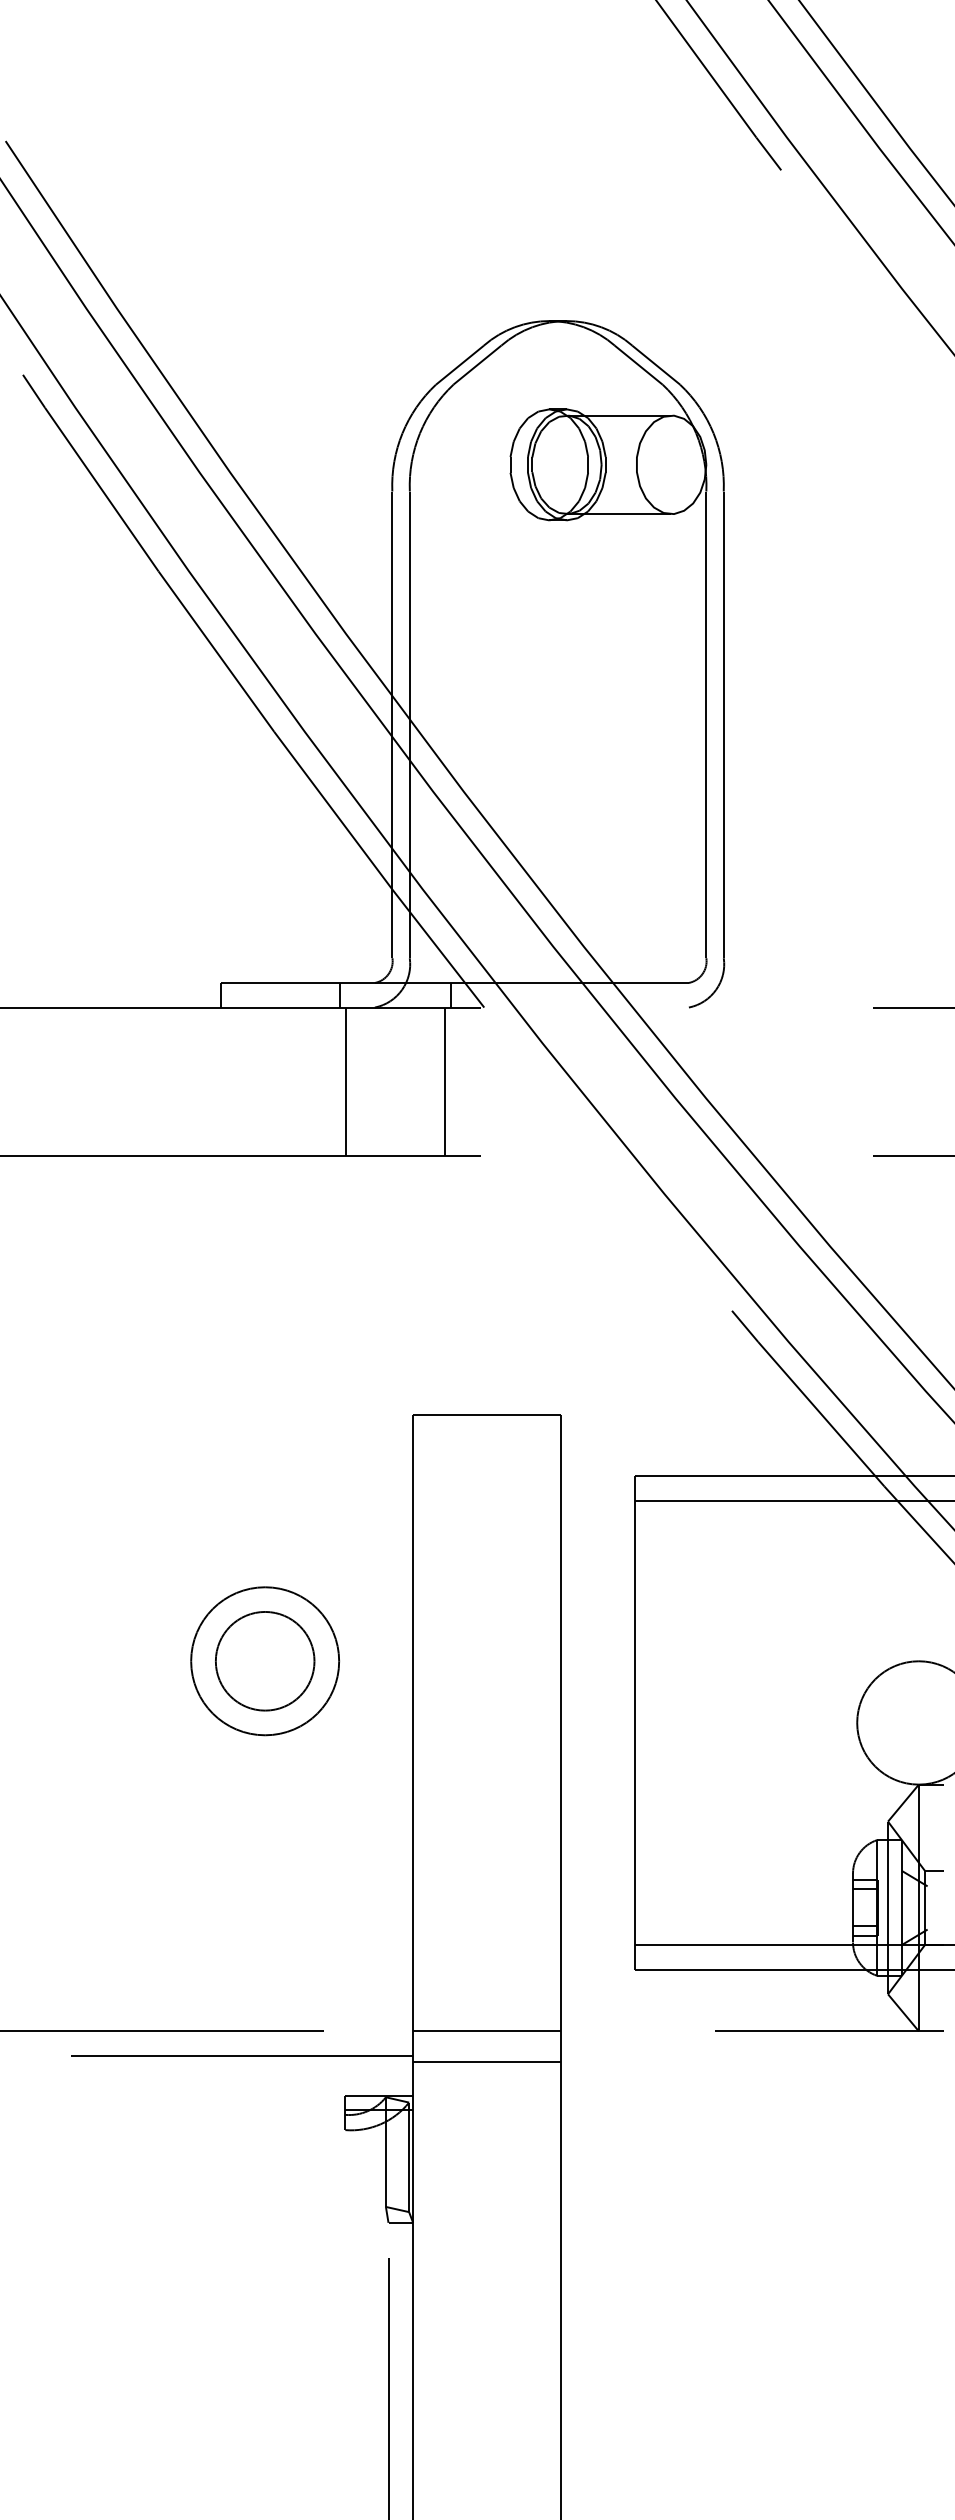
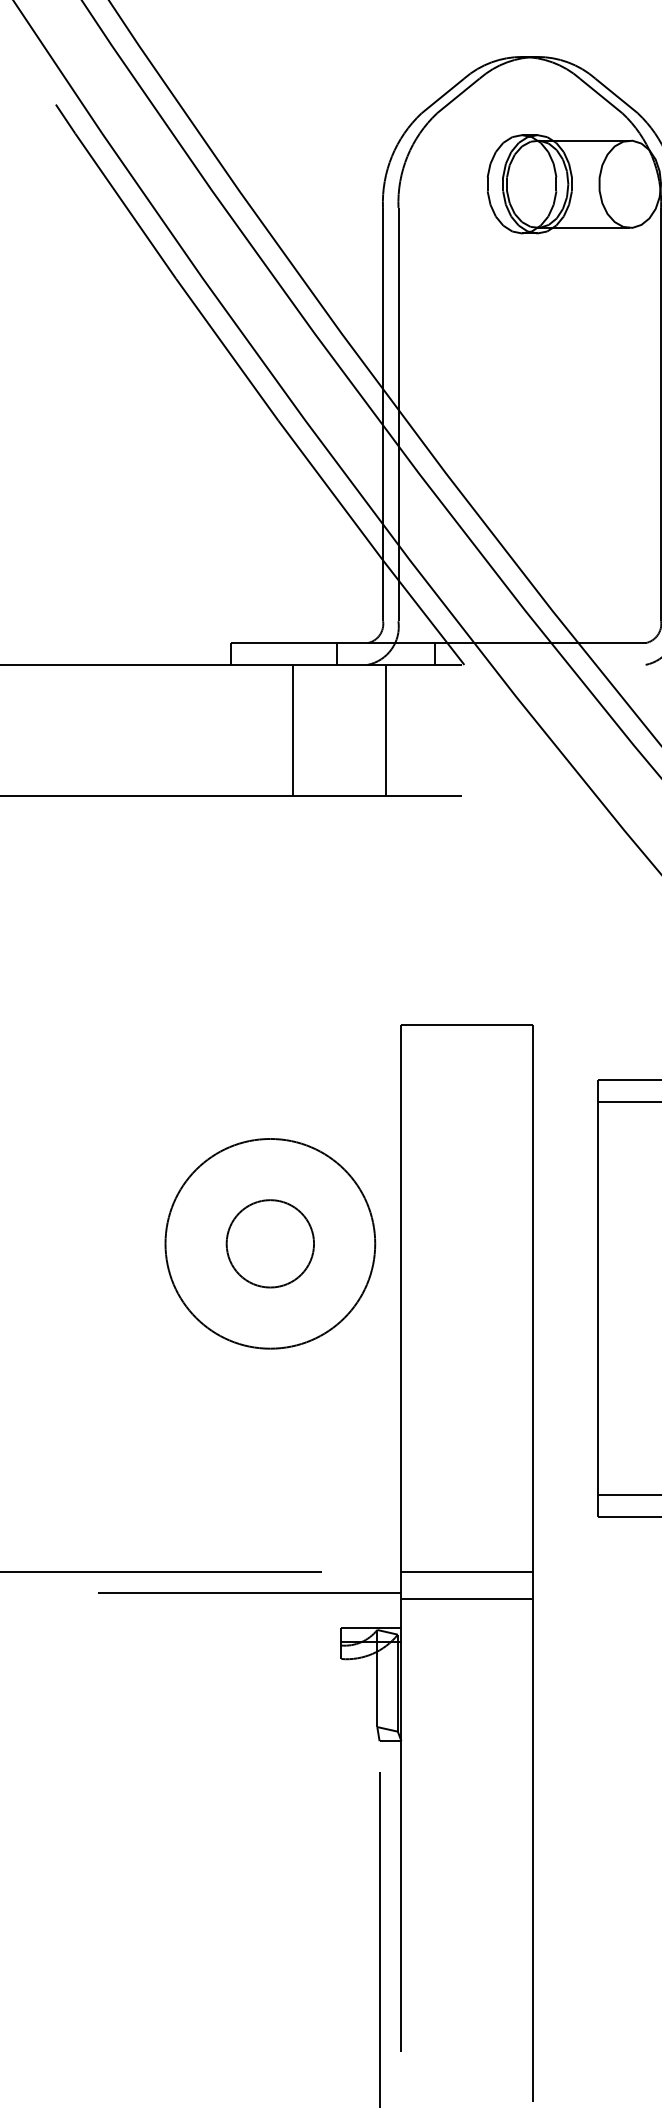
line: (346, 1081) -> (292, 730), moved
line: (444, 1081) -> (385, 730), moved
circle: (265, 1661) -> (270, 1244), size x1.6

